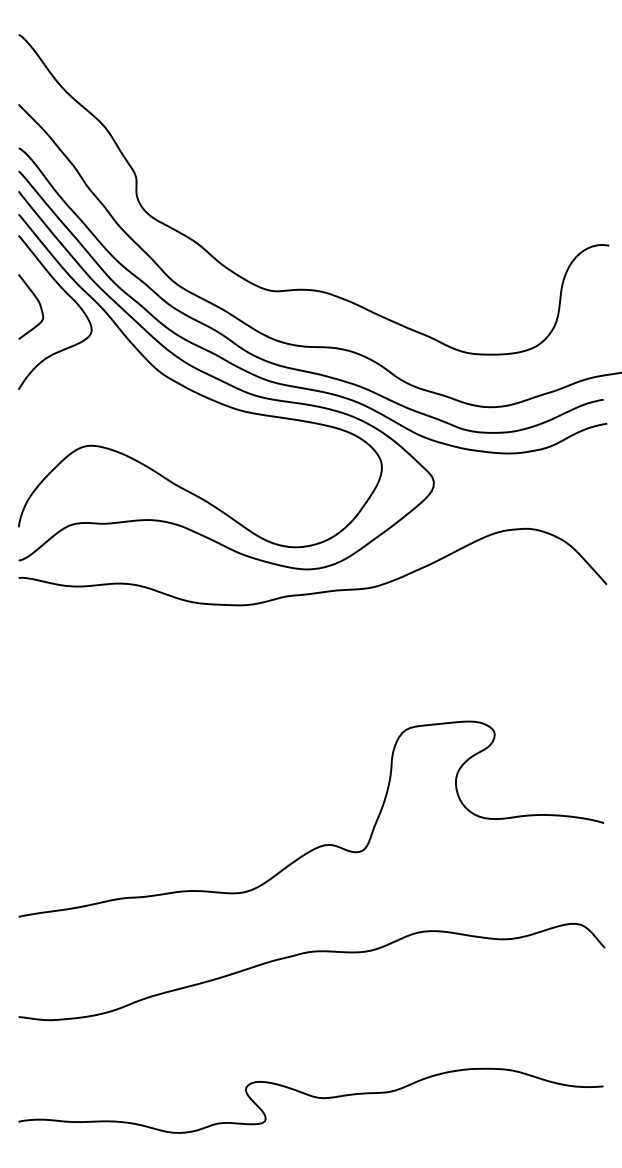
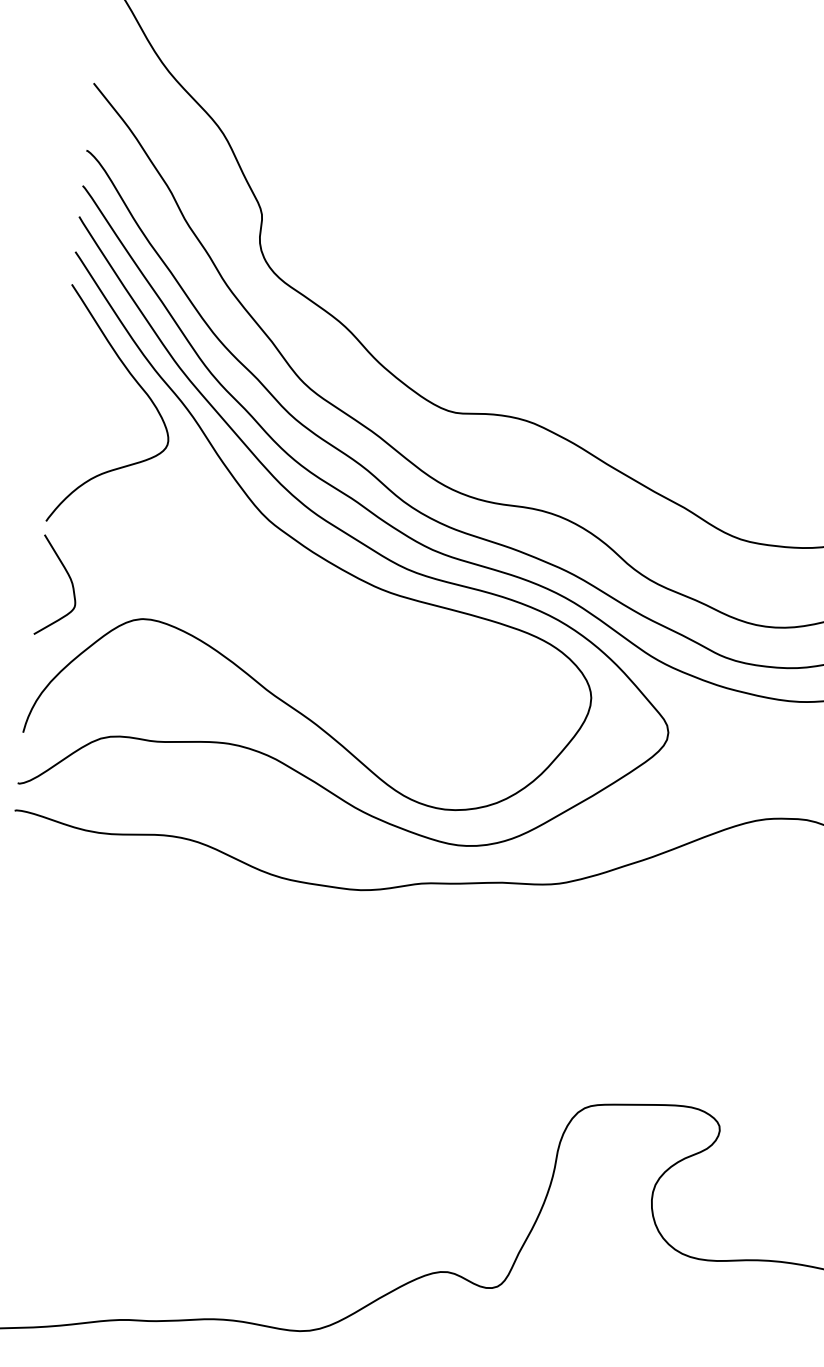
curve: (38, 303) -> (70, 582), moved

